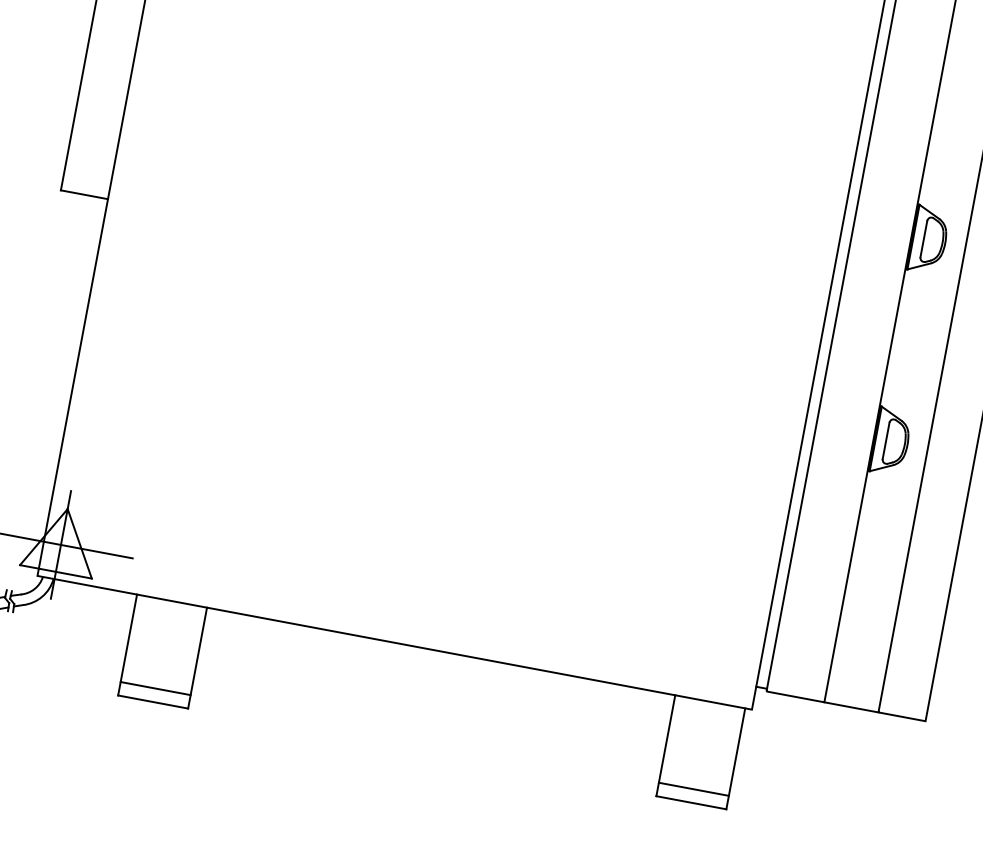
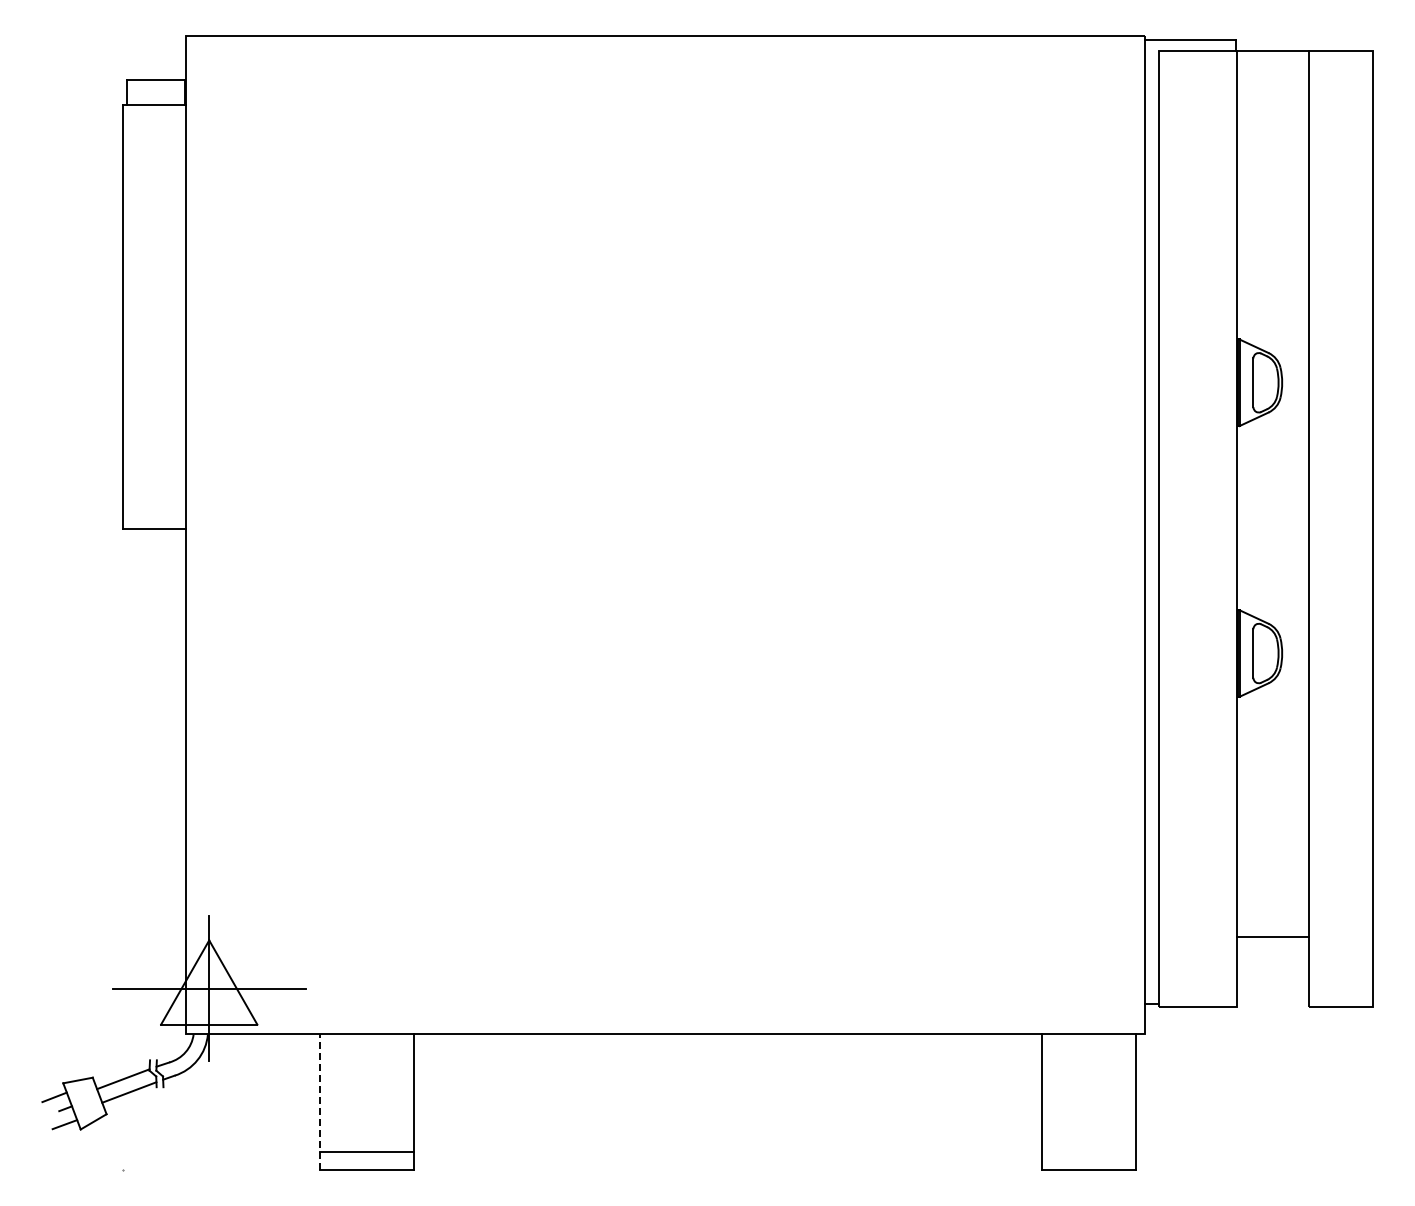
line: (127, 645) -> (319, 1102), solid -> dashed
line: (850, 707) -> (1272, 937), moved
line: (693, 789) -> (1088, 1151), removed

